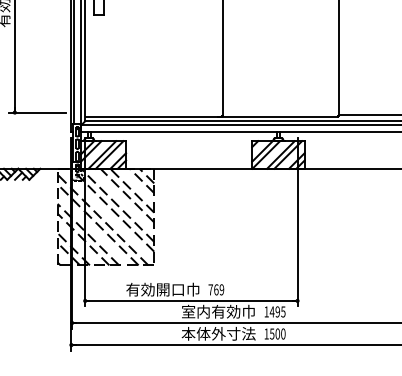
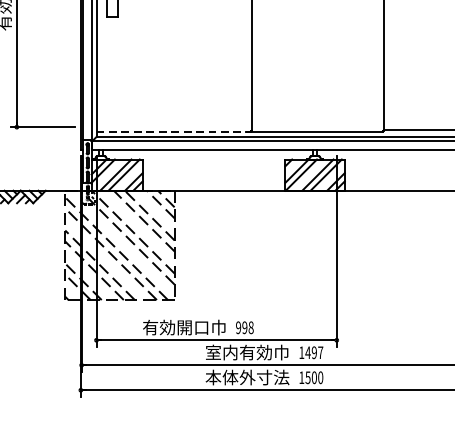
line: (153, 116) -> (173, 131), solid -> dashed
text: (216, 289) -> (245, 327), 769 -> 998
text: (283, 311) -> (320, 352), 1495 -> 1497

